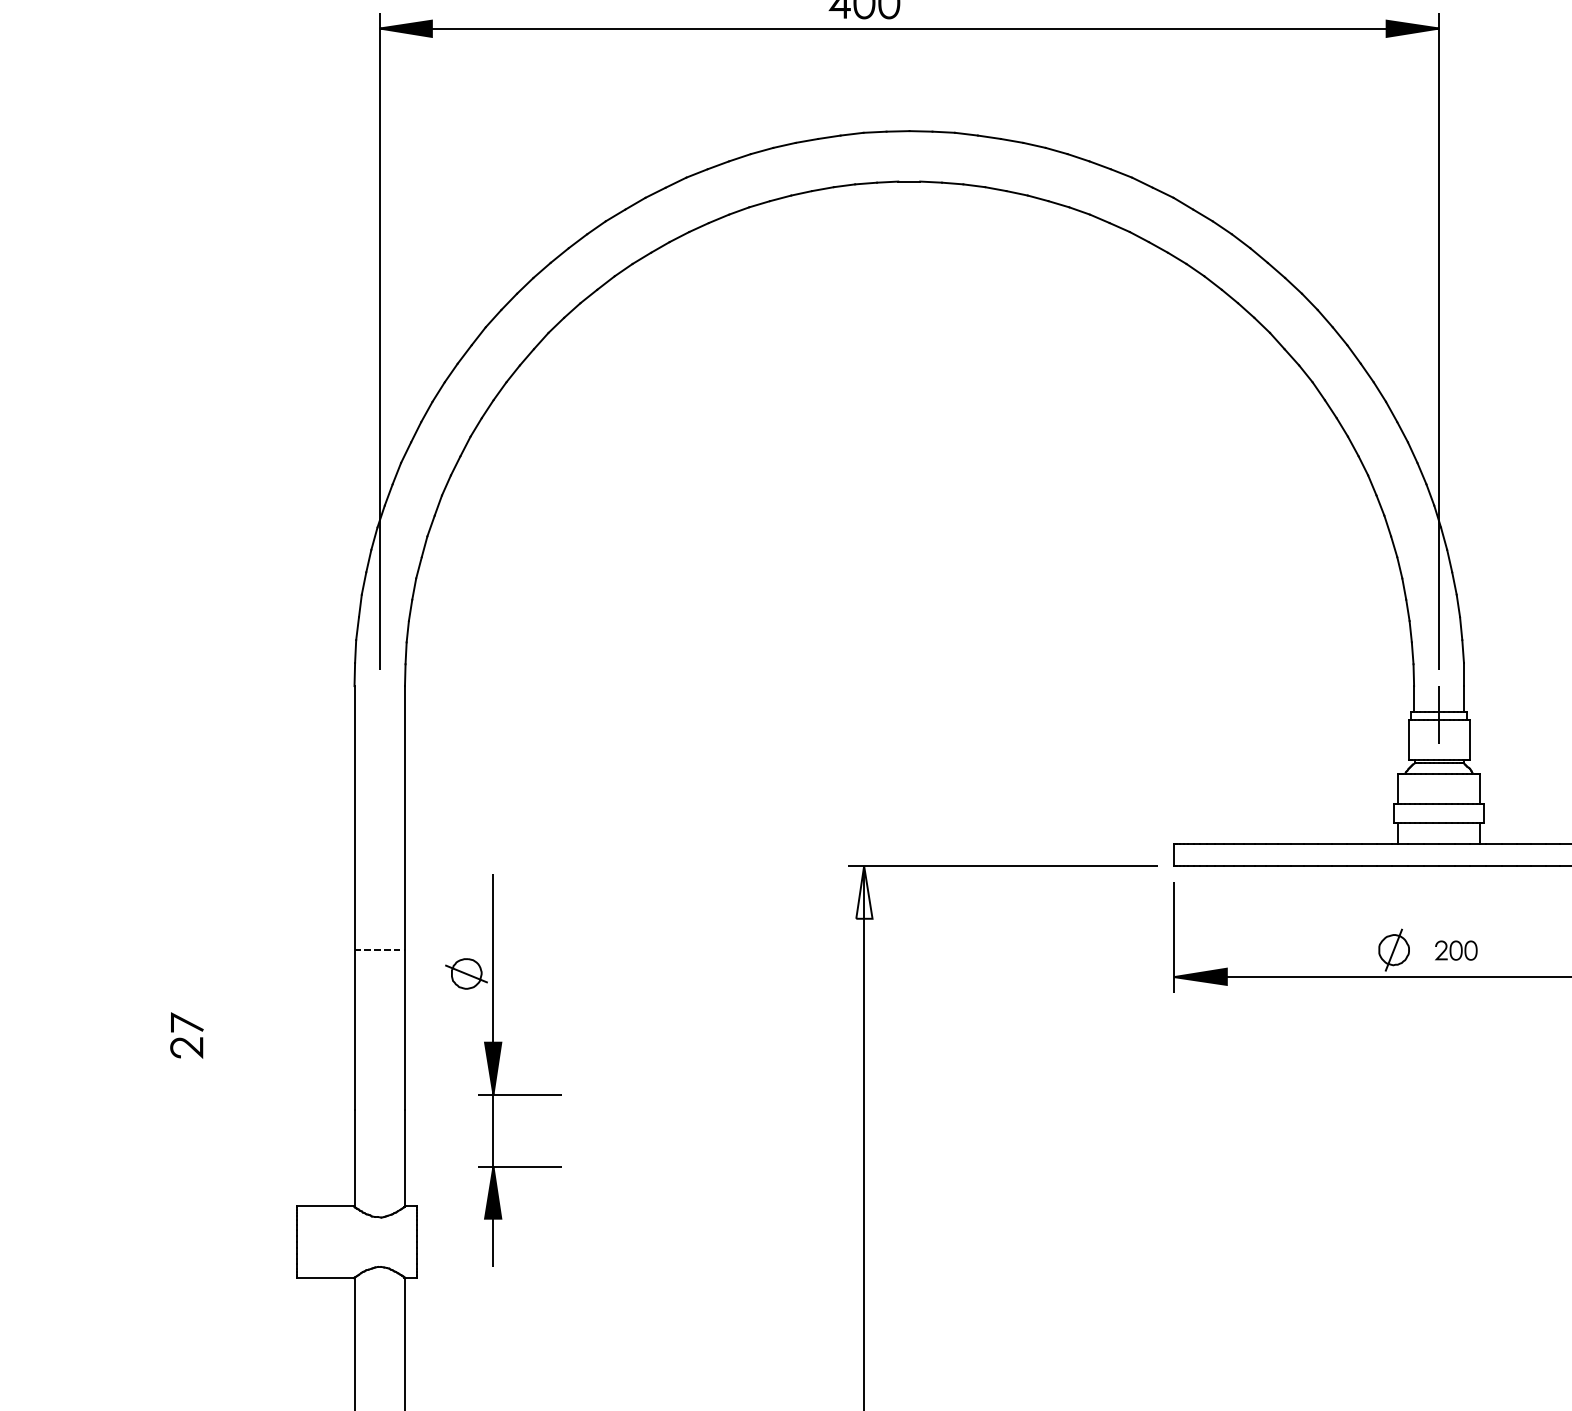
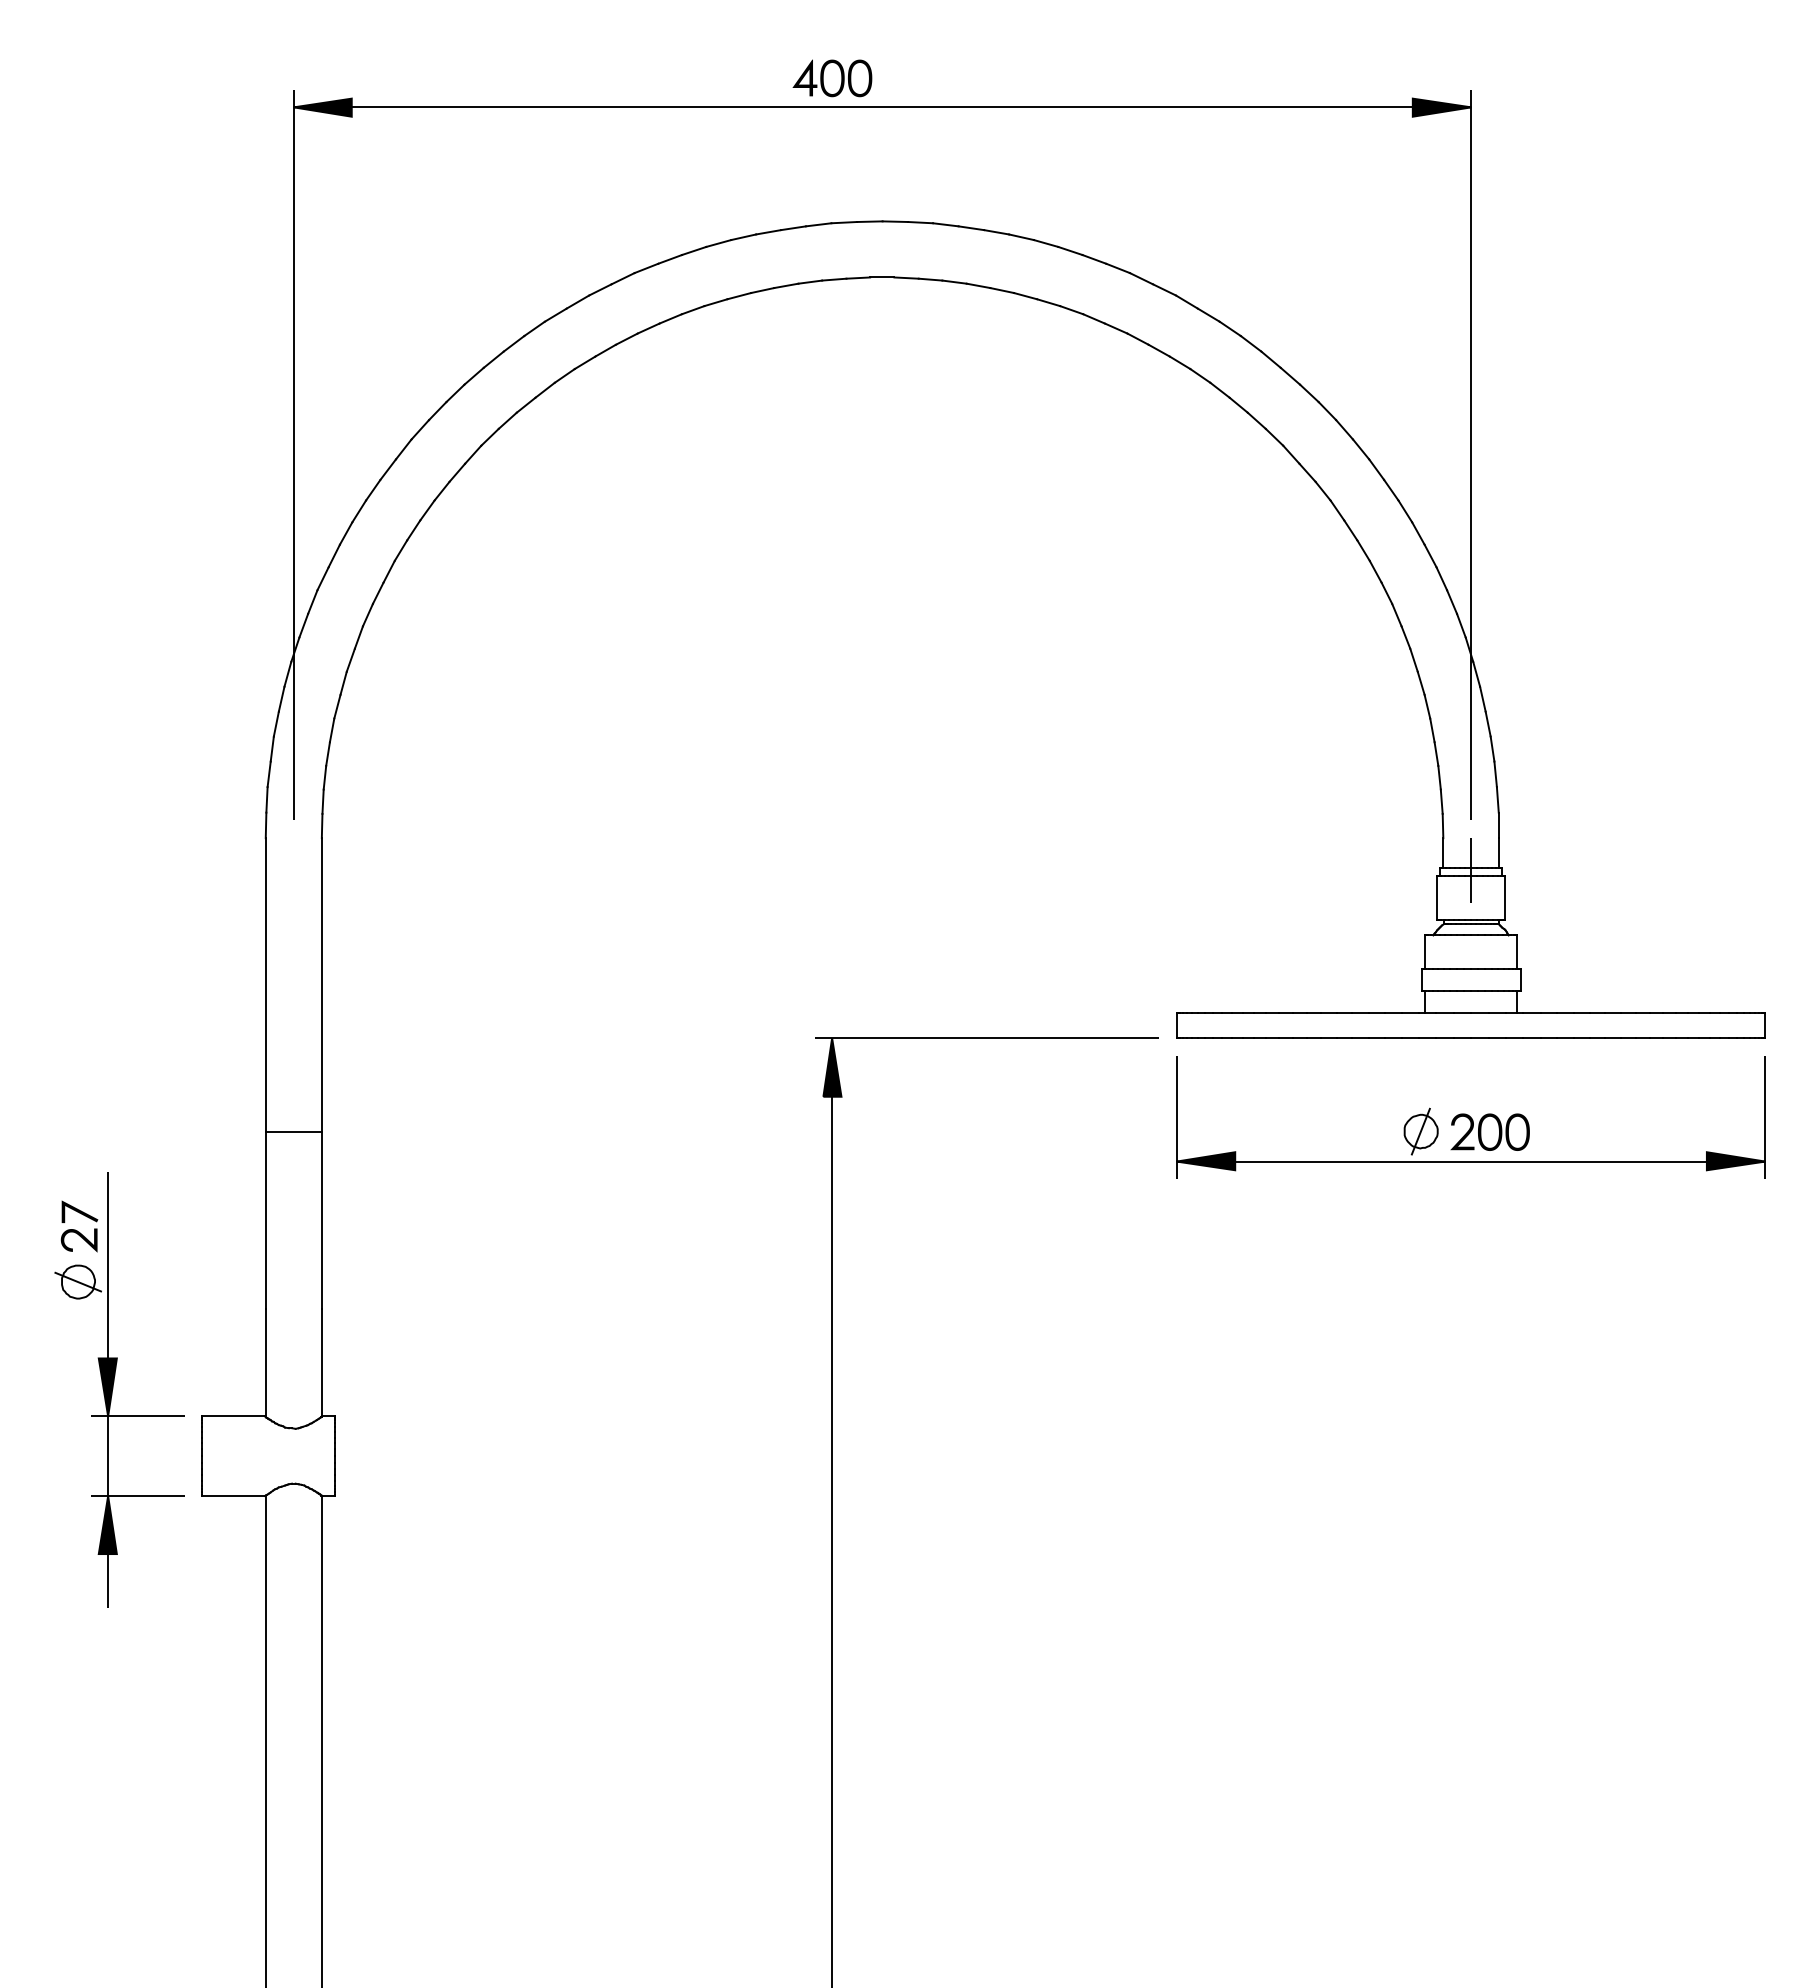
fill: (864, 892) -> (832, 1067), added
line: (380, 950) -> (294, 1131), dashed -> solid
part: (1455, 950) -> (1489, 1131), size x1.67
part: (503, 1070) -> (119, 1389), moved

